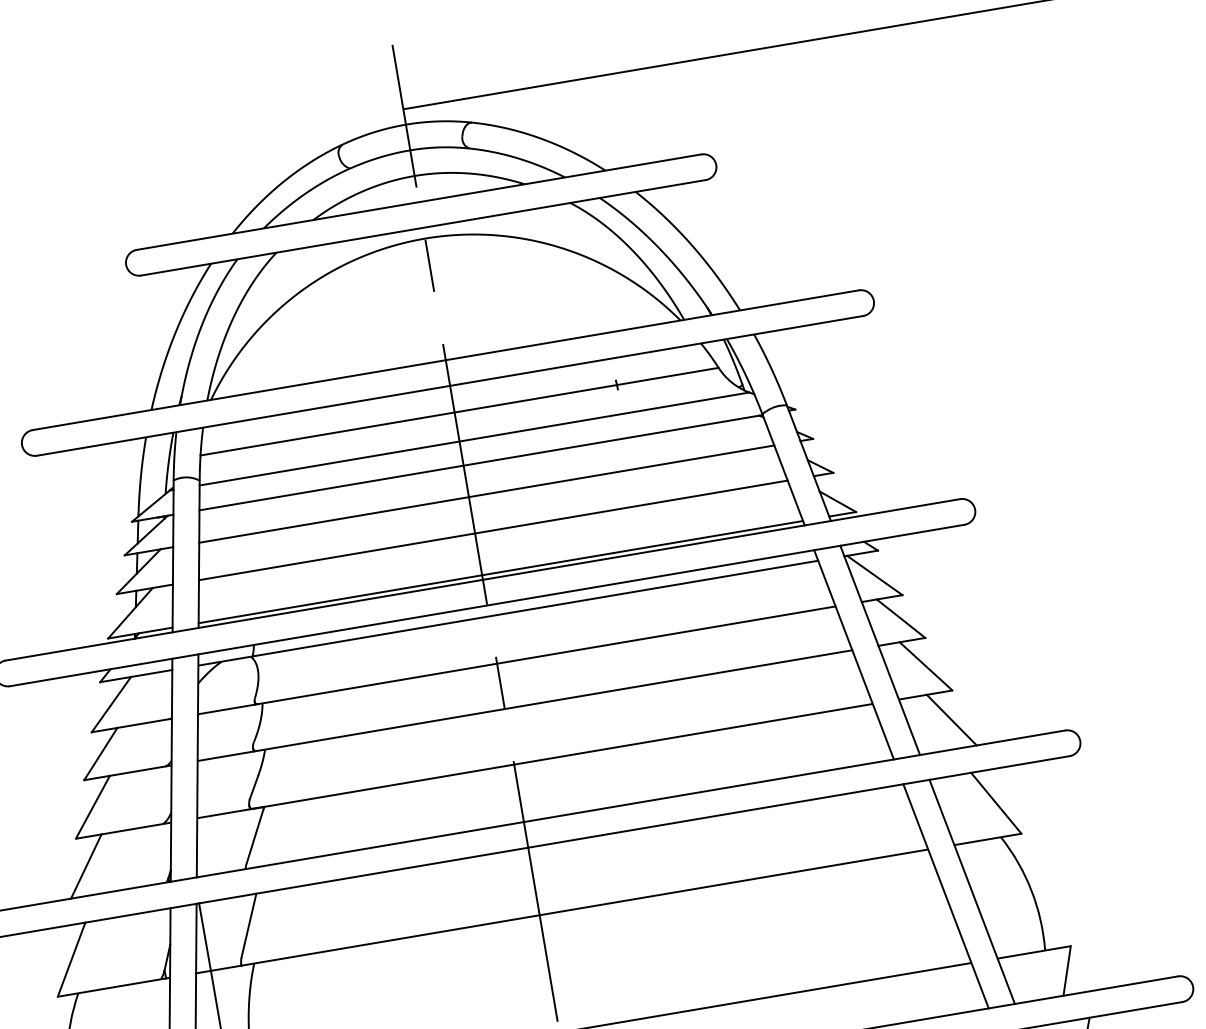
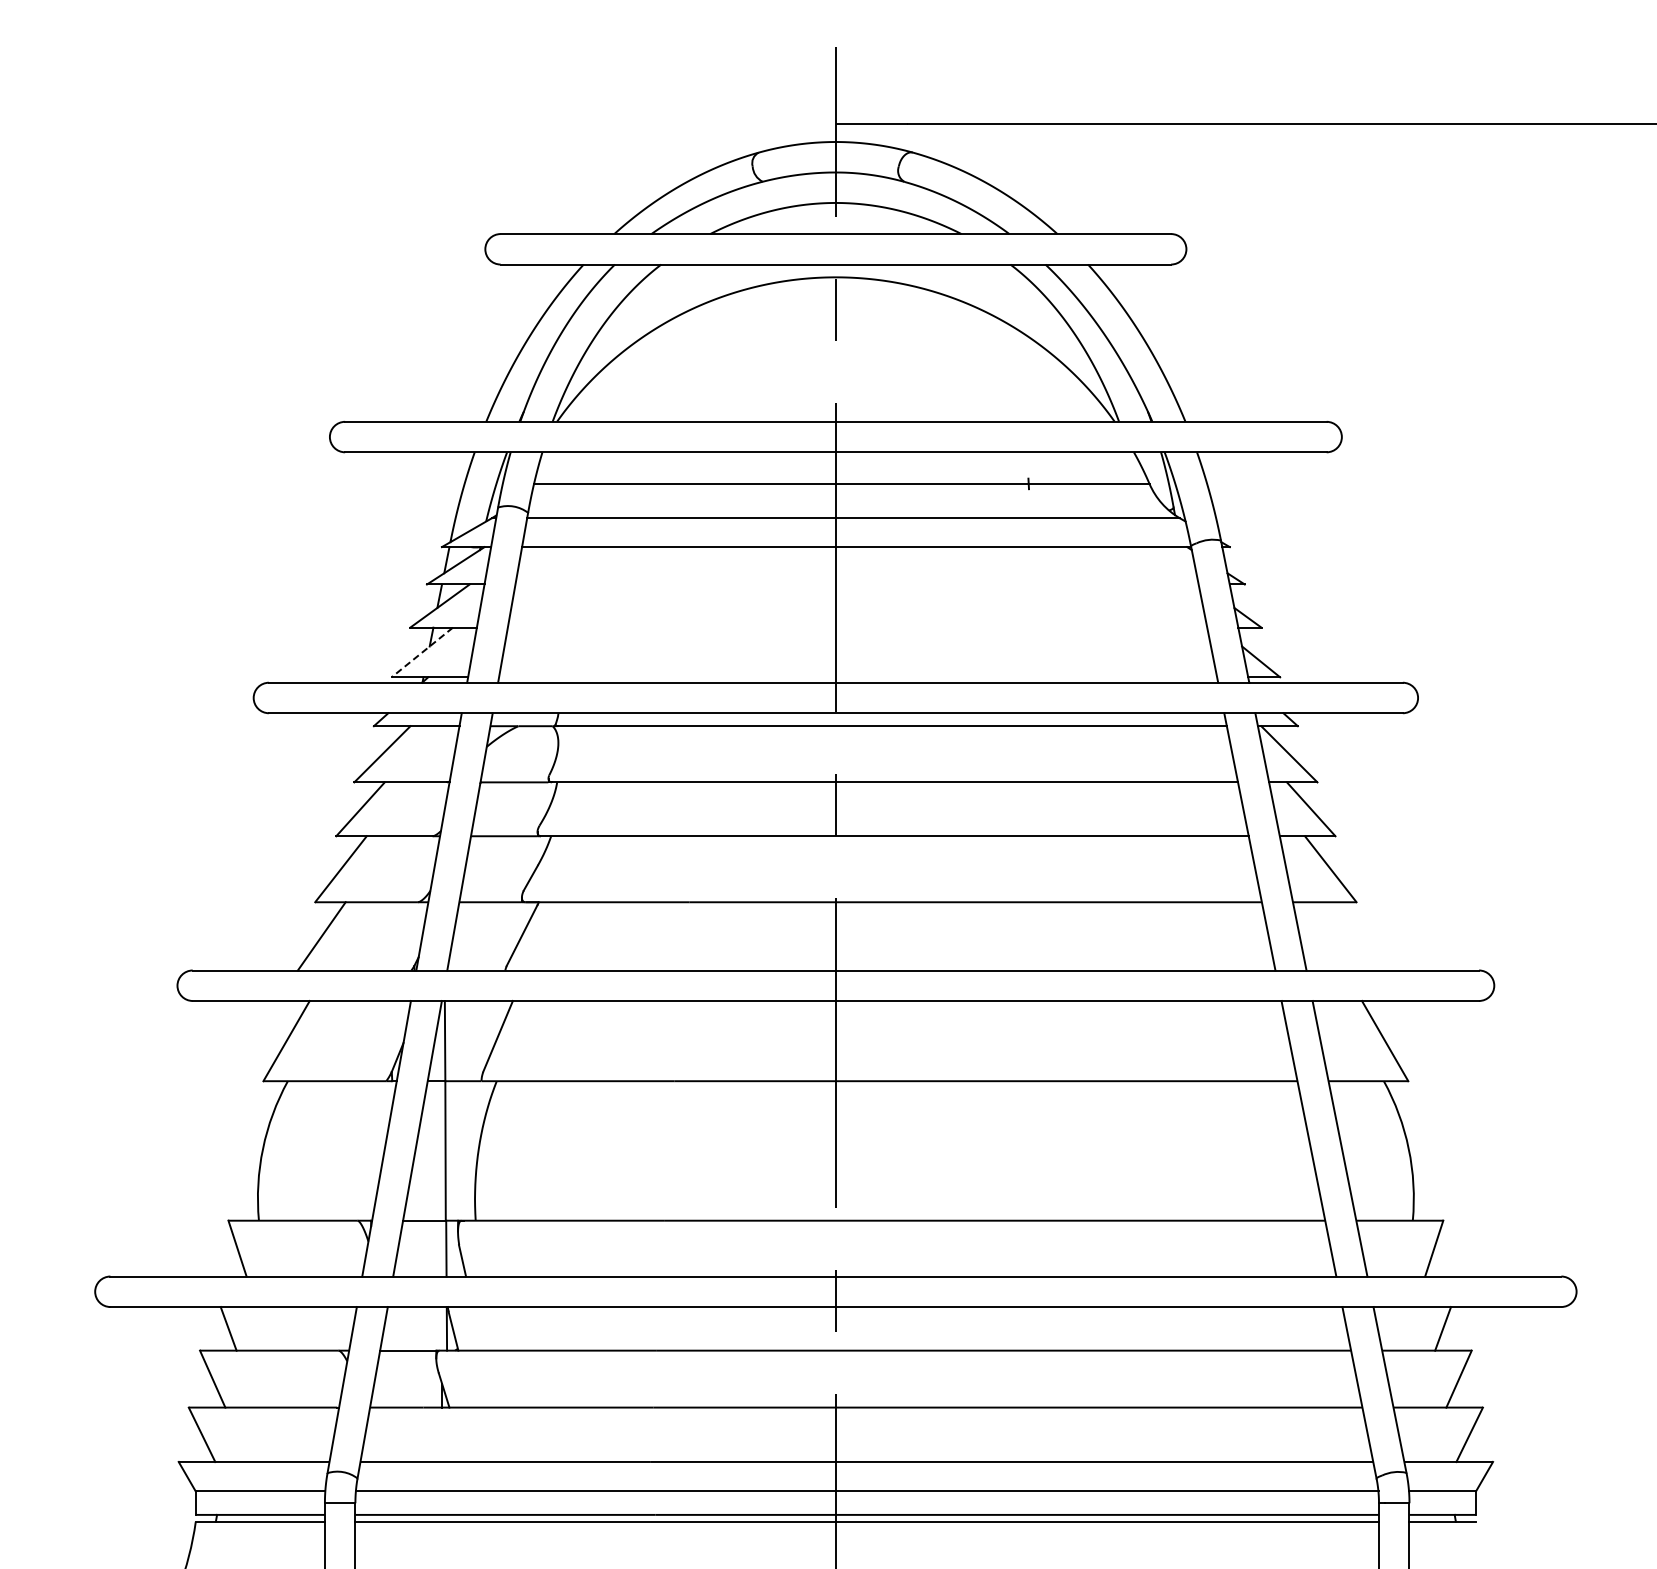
line: (486, 494) -> (856, 584), removed
line: (493, 530) -> (857, 627), removed
line: (501, 572) -> (858, 677), removed
line: (129, 613) -> (421, 652), solid -> dashed
line: (951, 720) -> (1349, 936), removed

